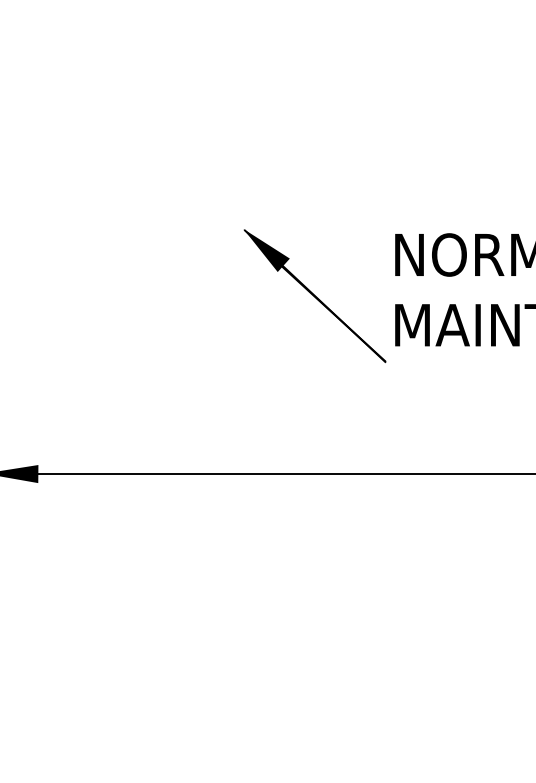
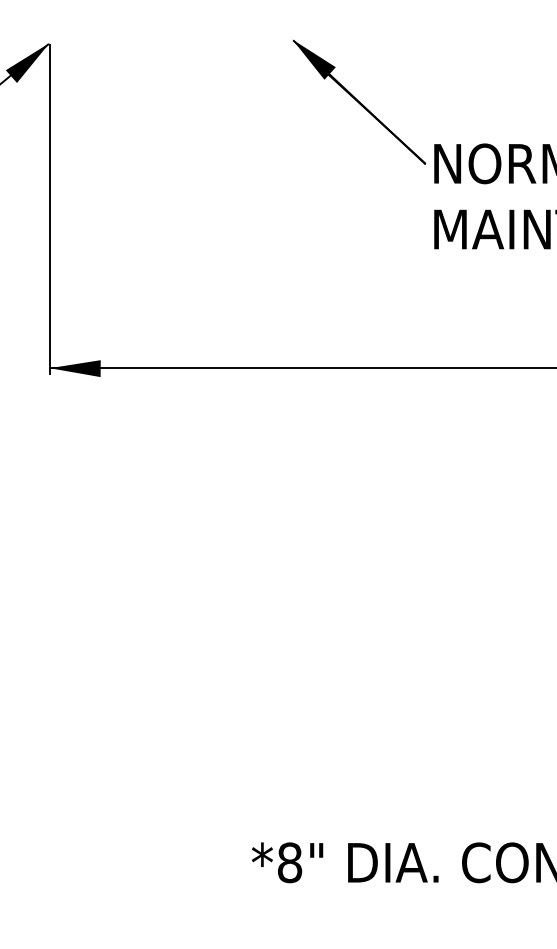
part: (315, 295) -> (359, 101), moved

